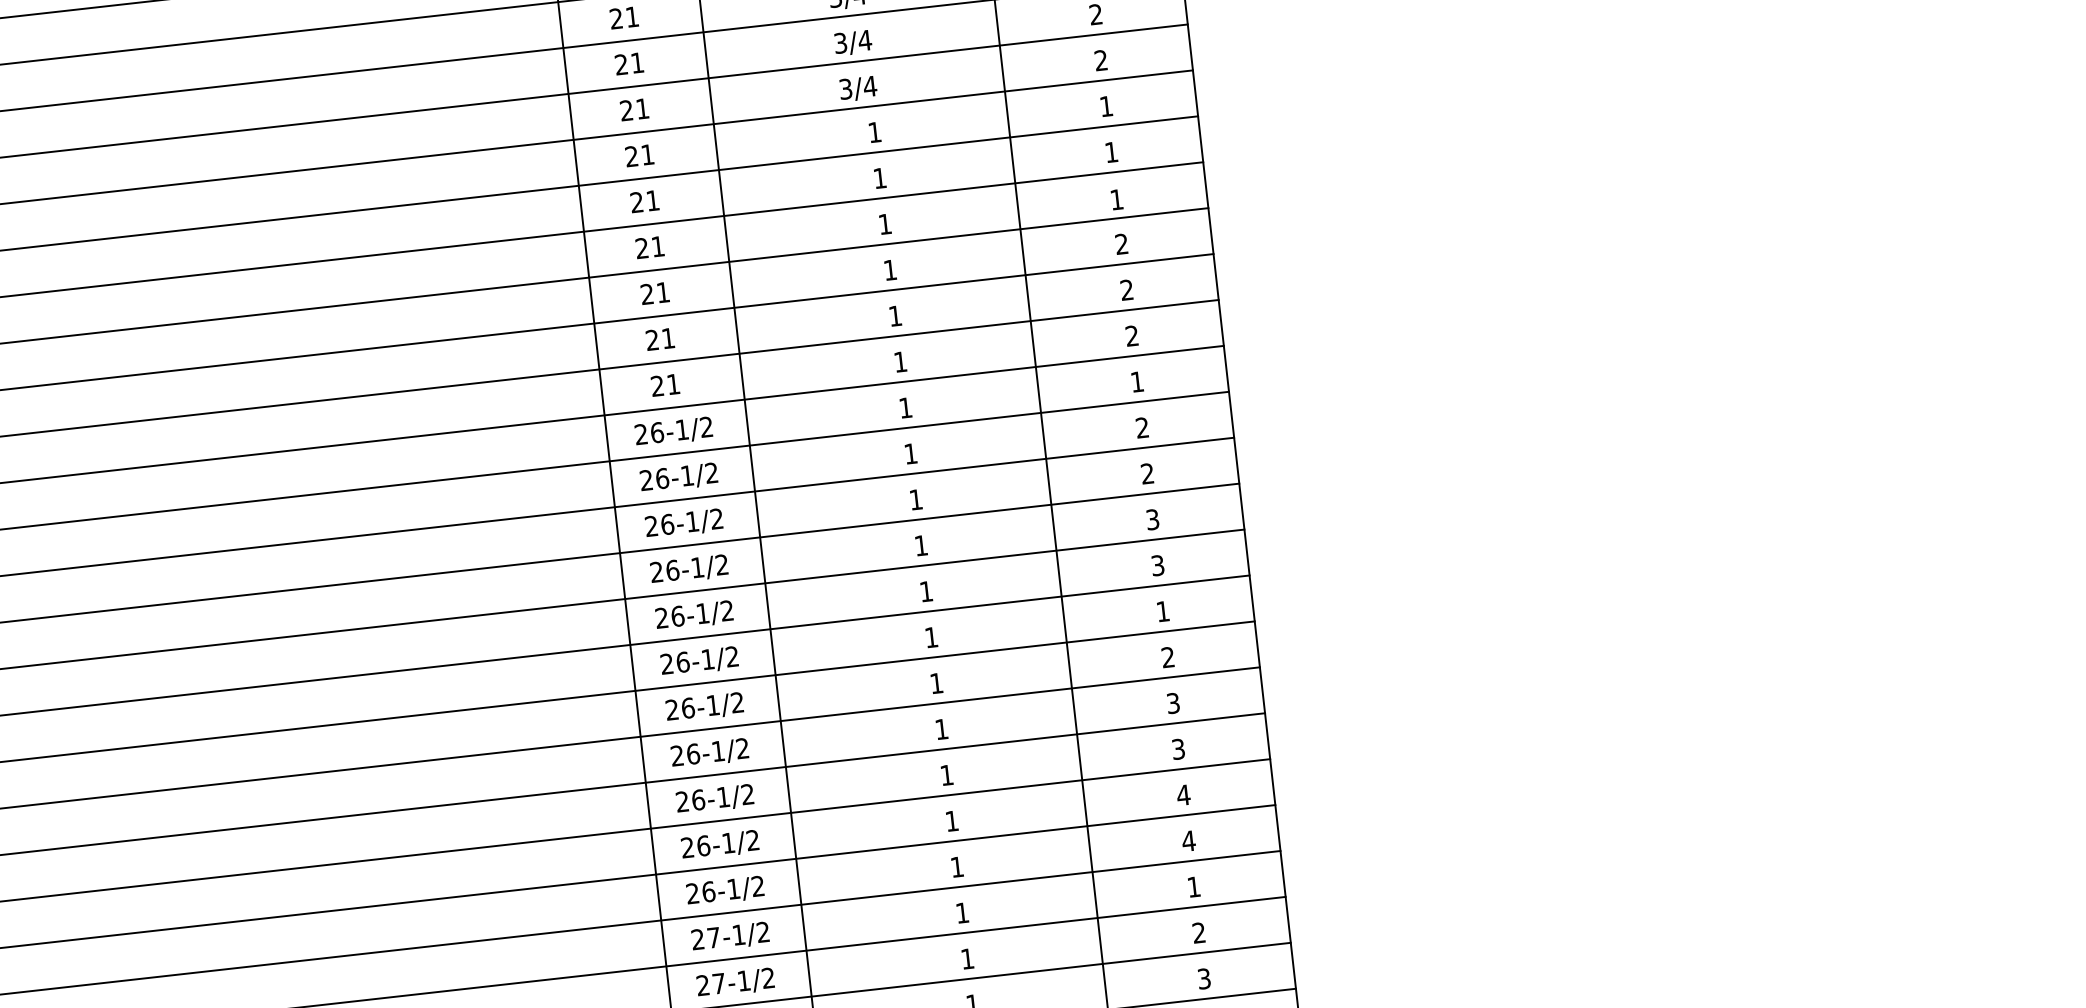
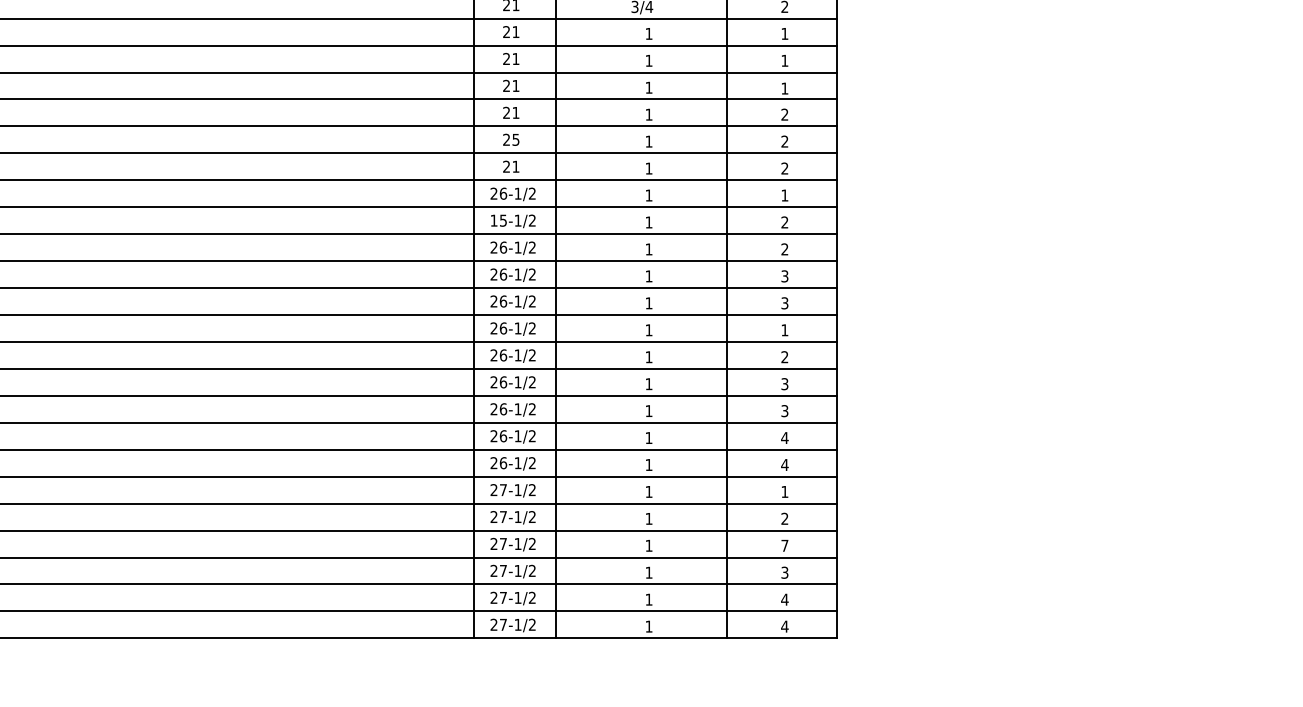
text: (667, 337) -> (515, 139), 21 -> 25
text: (653, 479) -> (498, 220), 26-1/2 -> 15-1/2
text: (1203, 978) -> (784, 545), 3 -> 7

